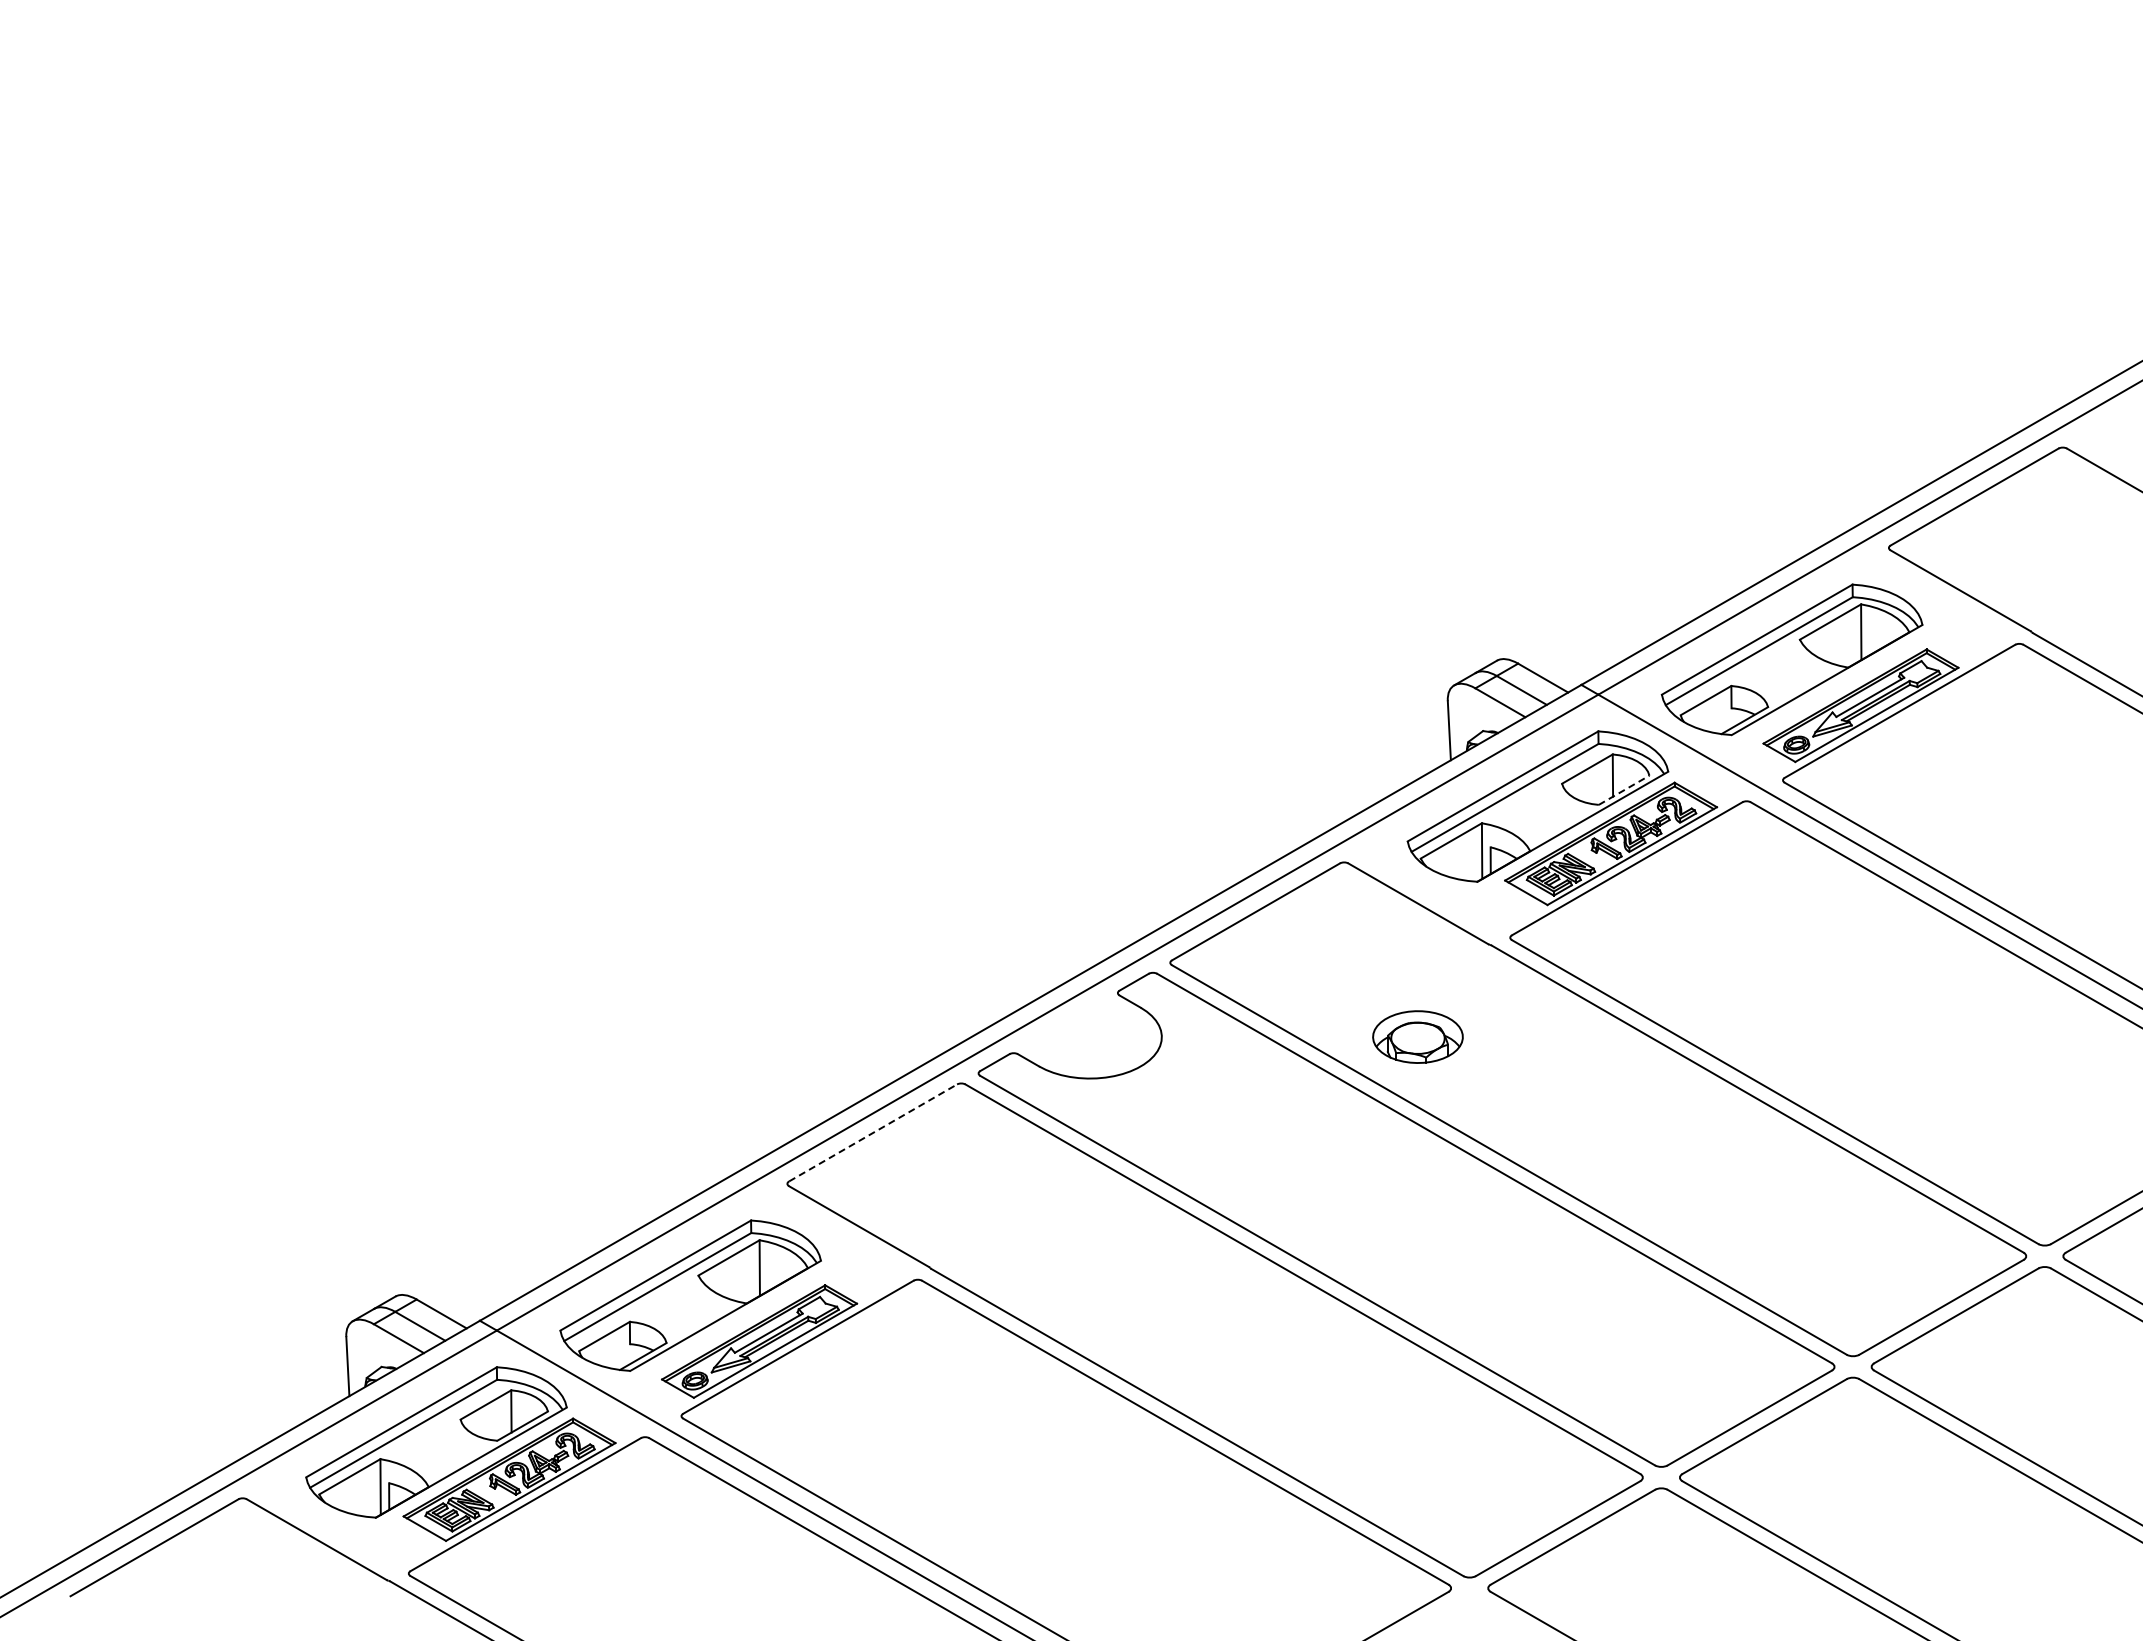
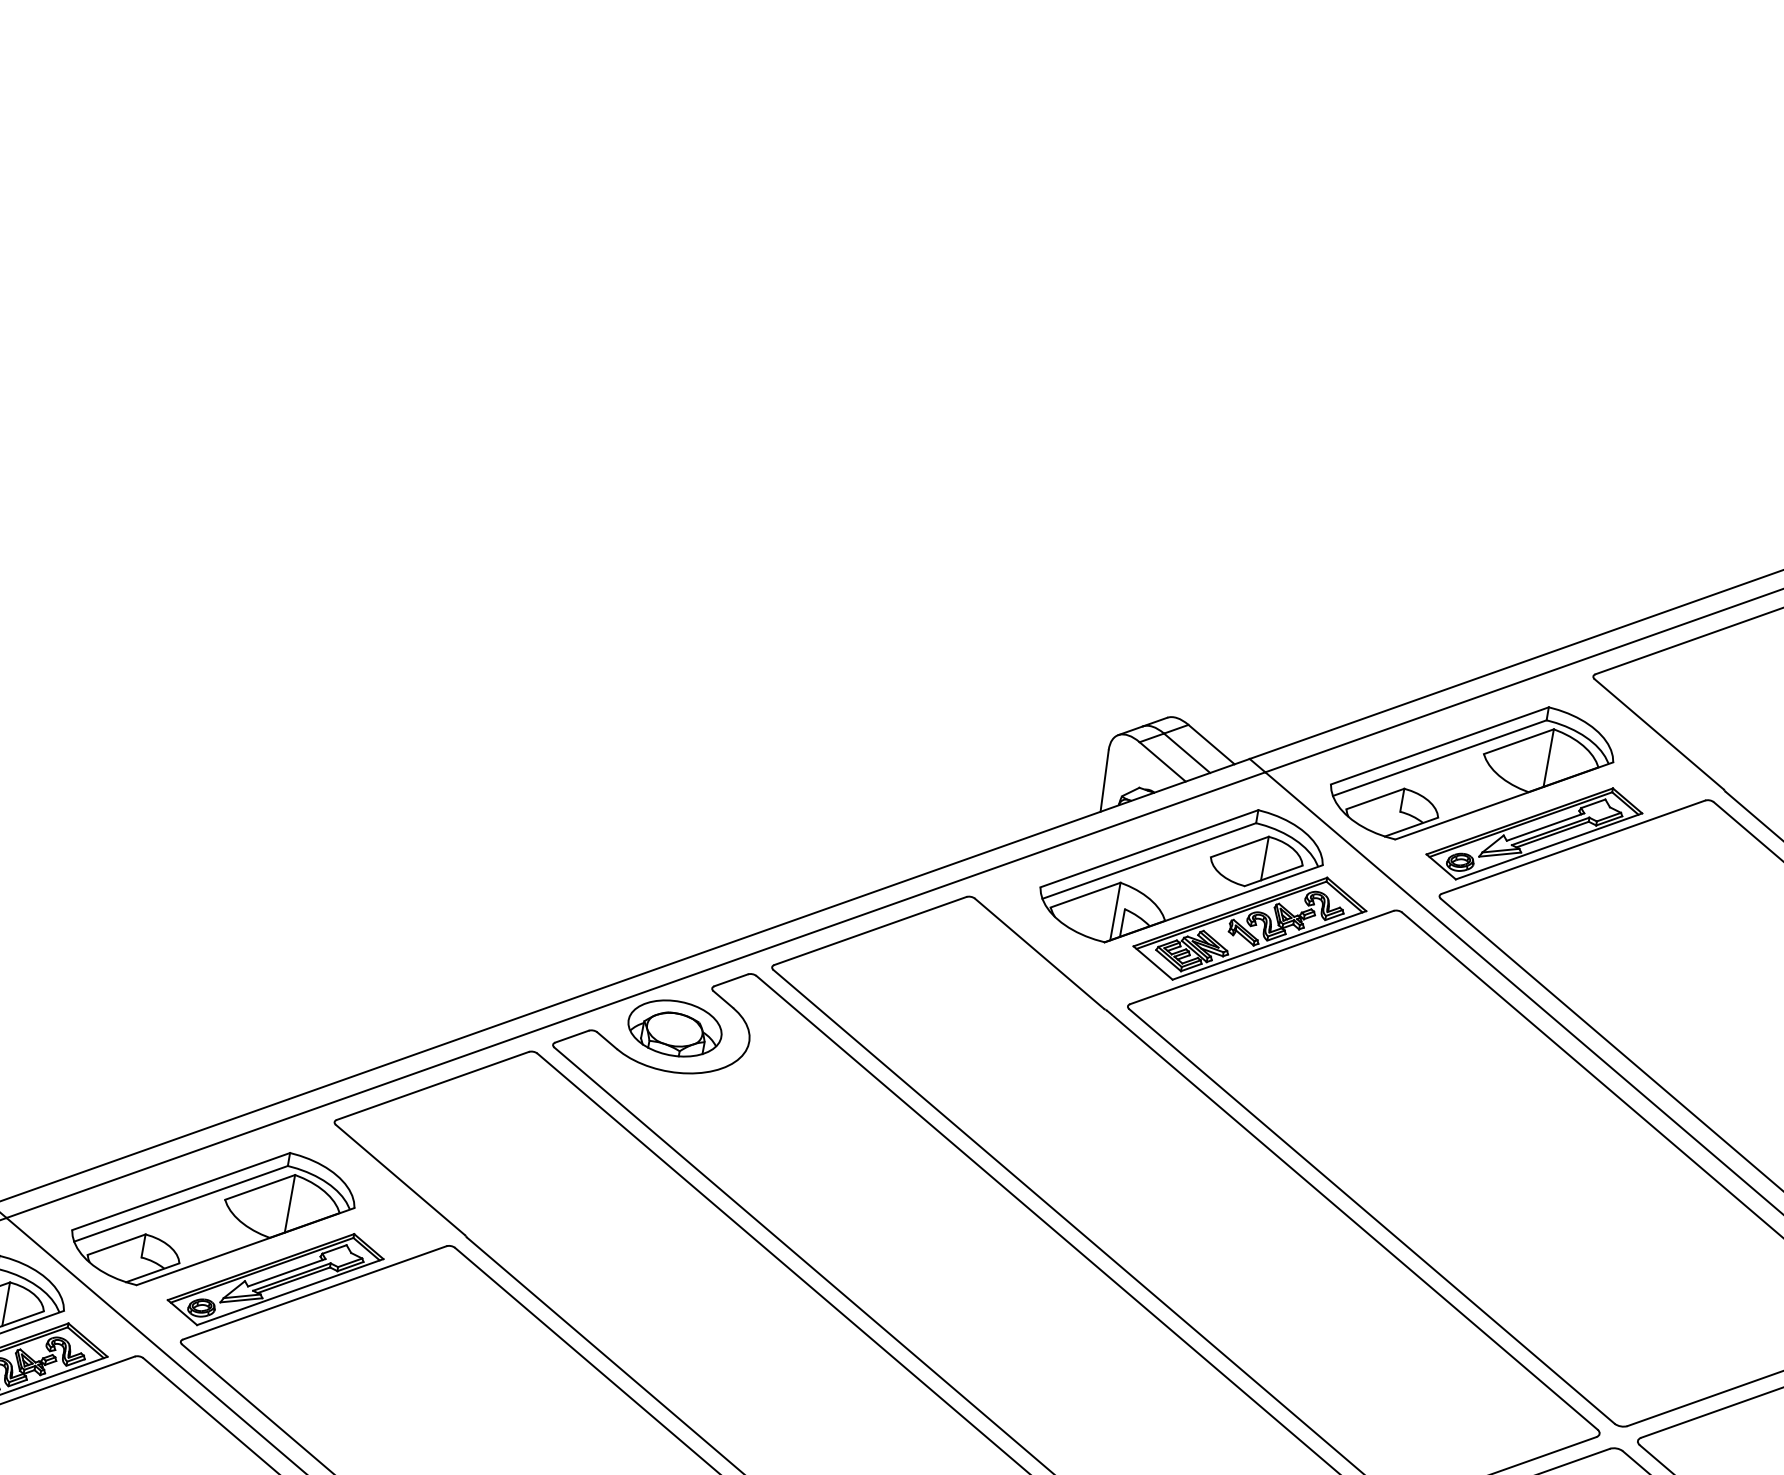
line: (1624, 790) -> (1274, 876), dashed -> solid
part: (1417, 1036) -> (674, 1027), moved
line: (873, 1132) -> (433, 1085), dashed -> solid

